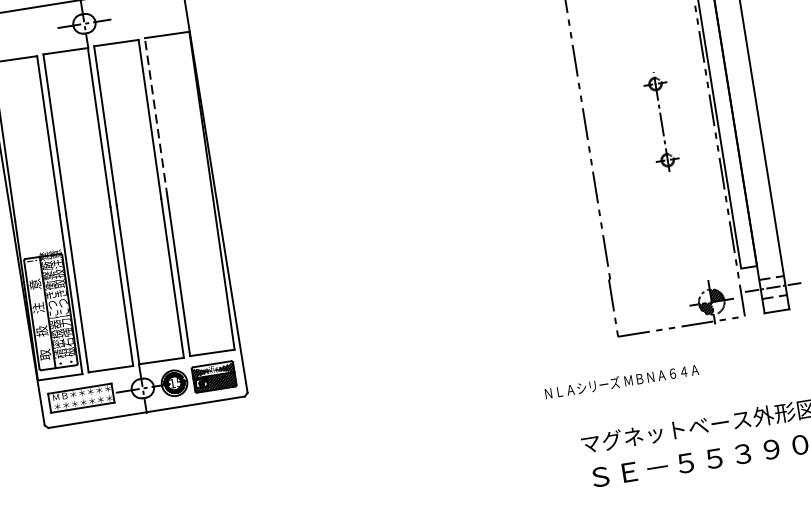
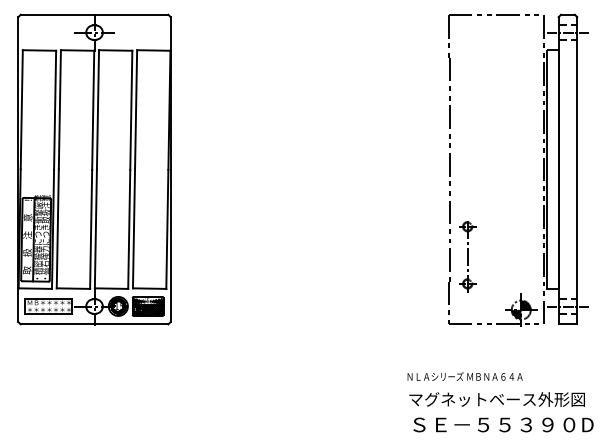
line: (156, 117) -> (136, 109), dashed -> solid
part: (661, 123) -> (467, 256), moved
text: (620, 381) -> (464, 376), moved

